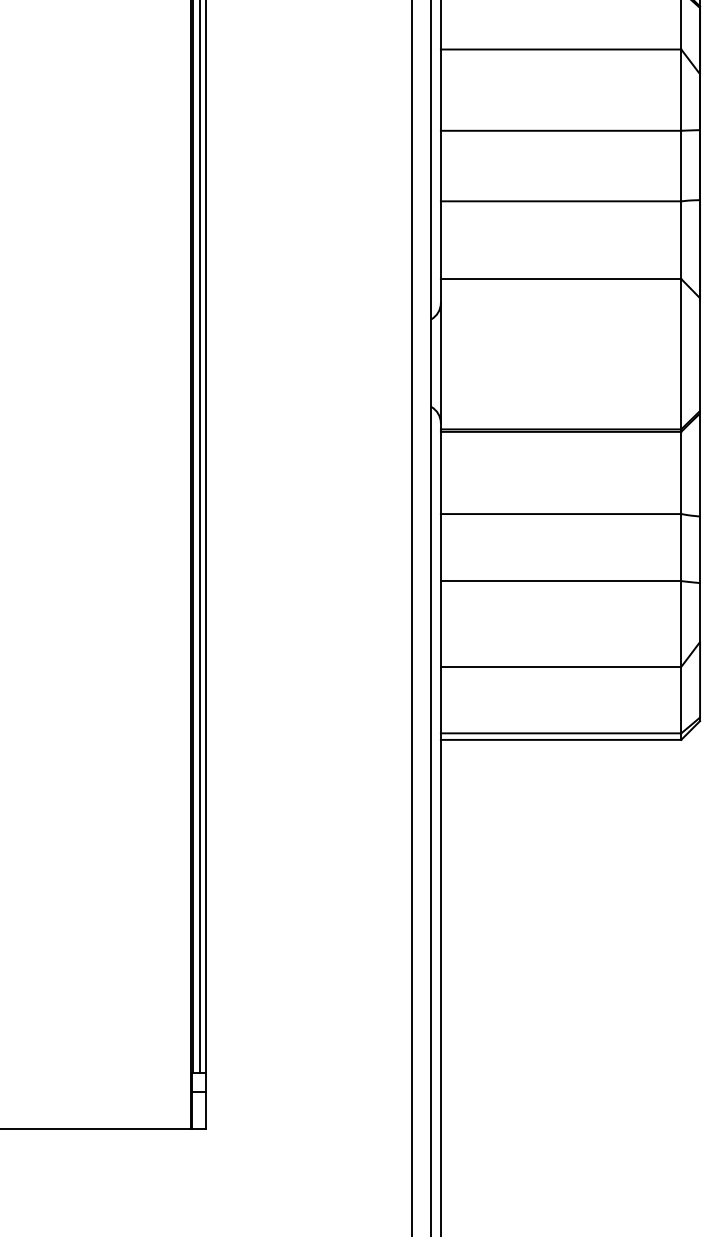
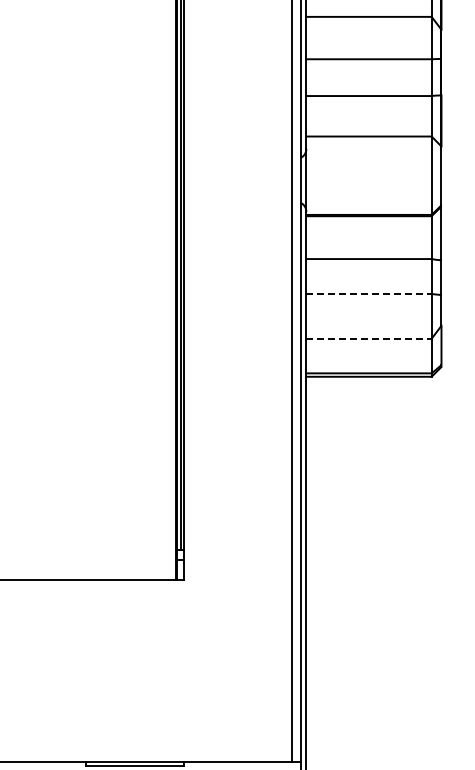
line: (561, 582) -> (369, 294), solid -> dashed
line: (561, 666) -> (369, 338), solid -> dashed

